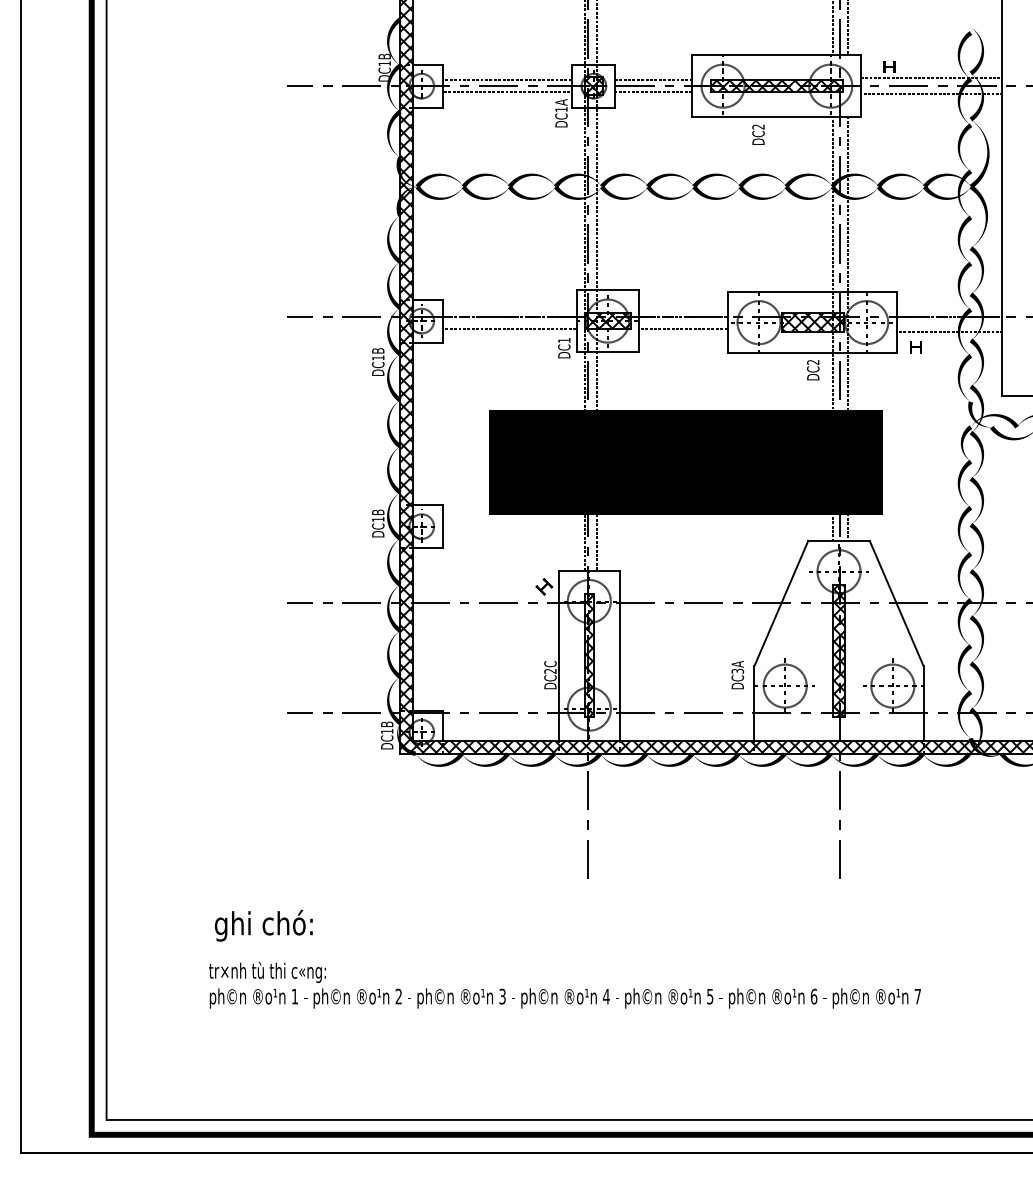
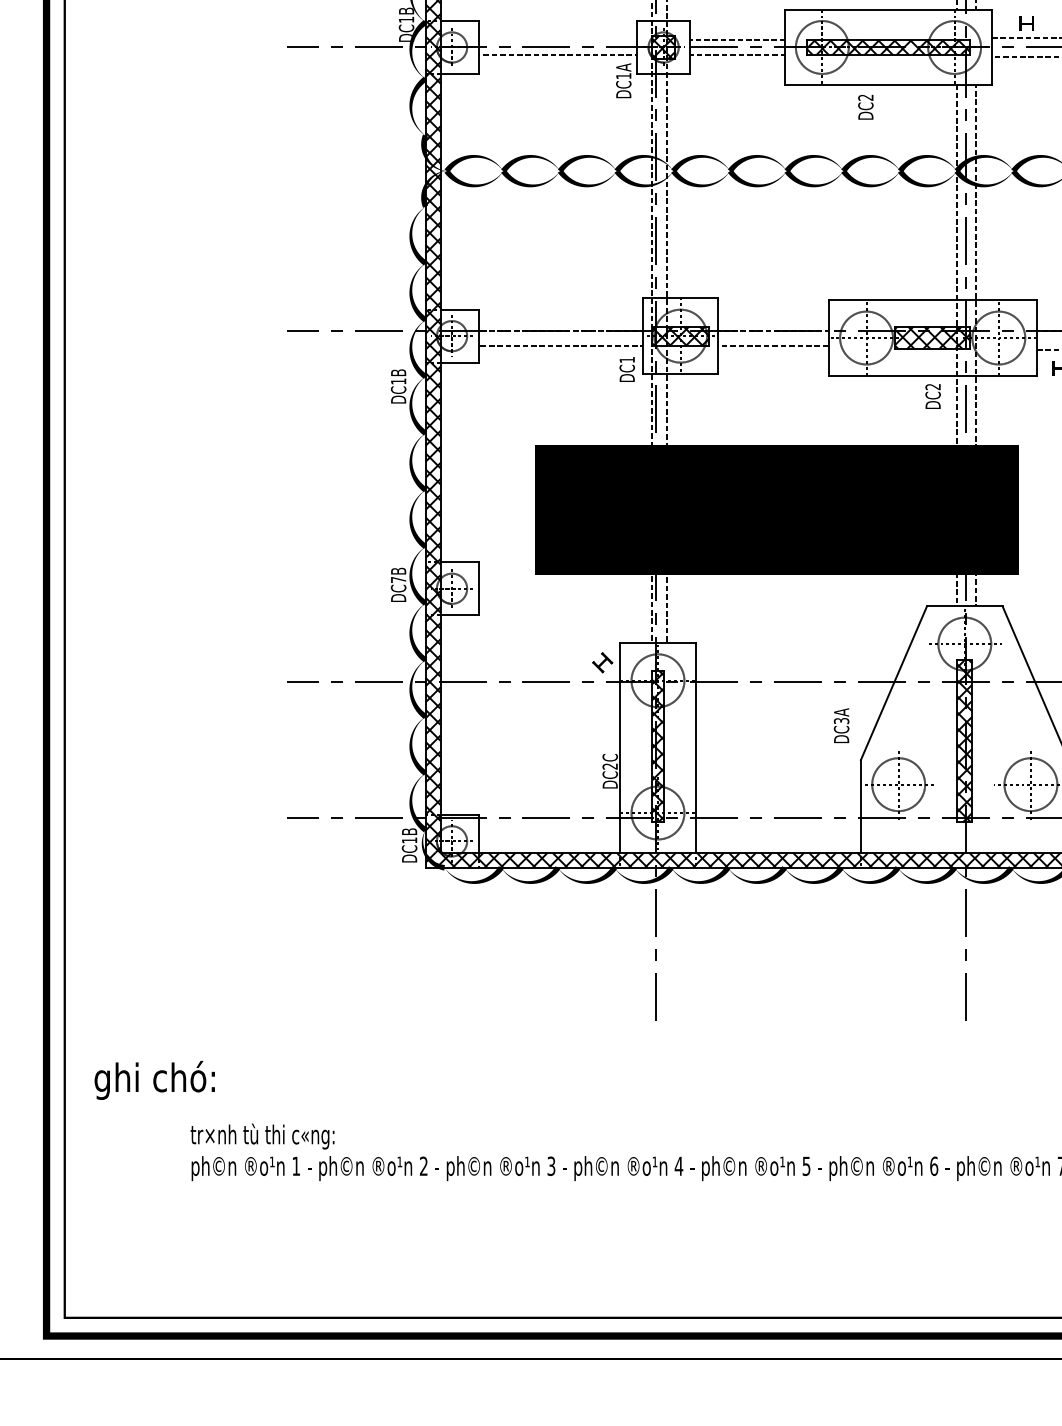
line: (507, 80) -> (557, 40), removed
text: (378, 519) -> (398, 579), DC1B -> DC7B
text: (737, 675) -> (841, 726), moved
text: (263, 925) -> (154, 1080), moved

